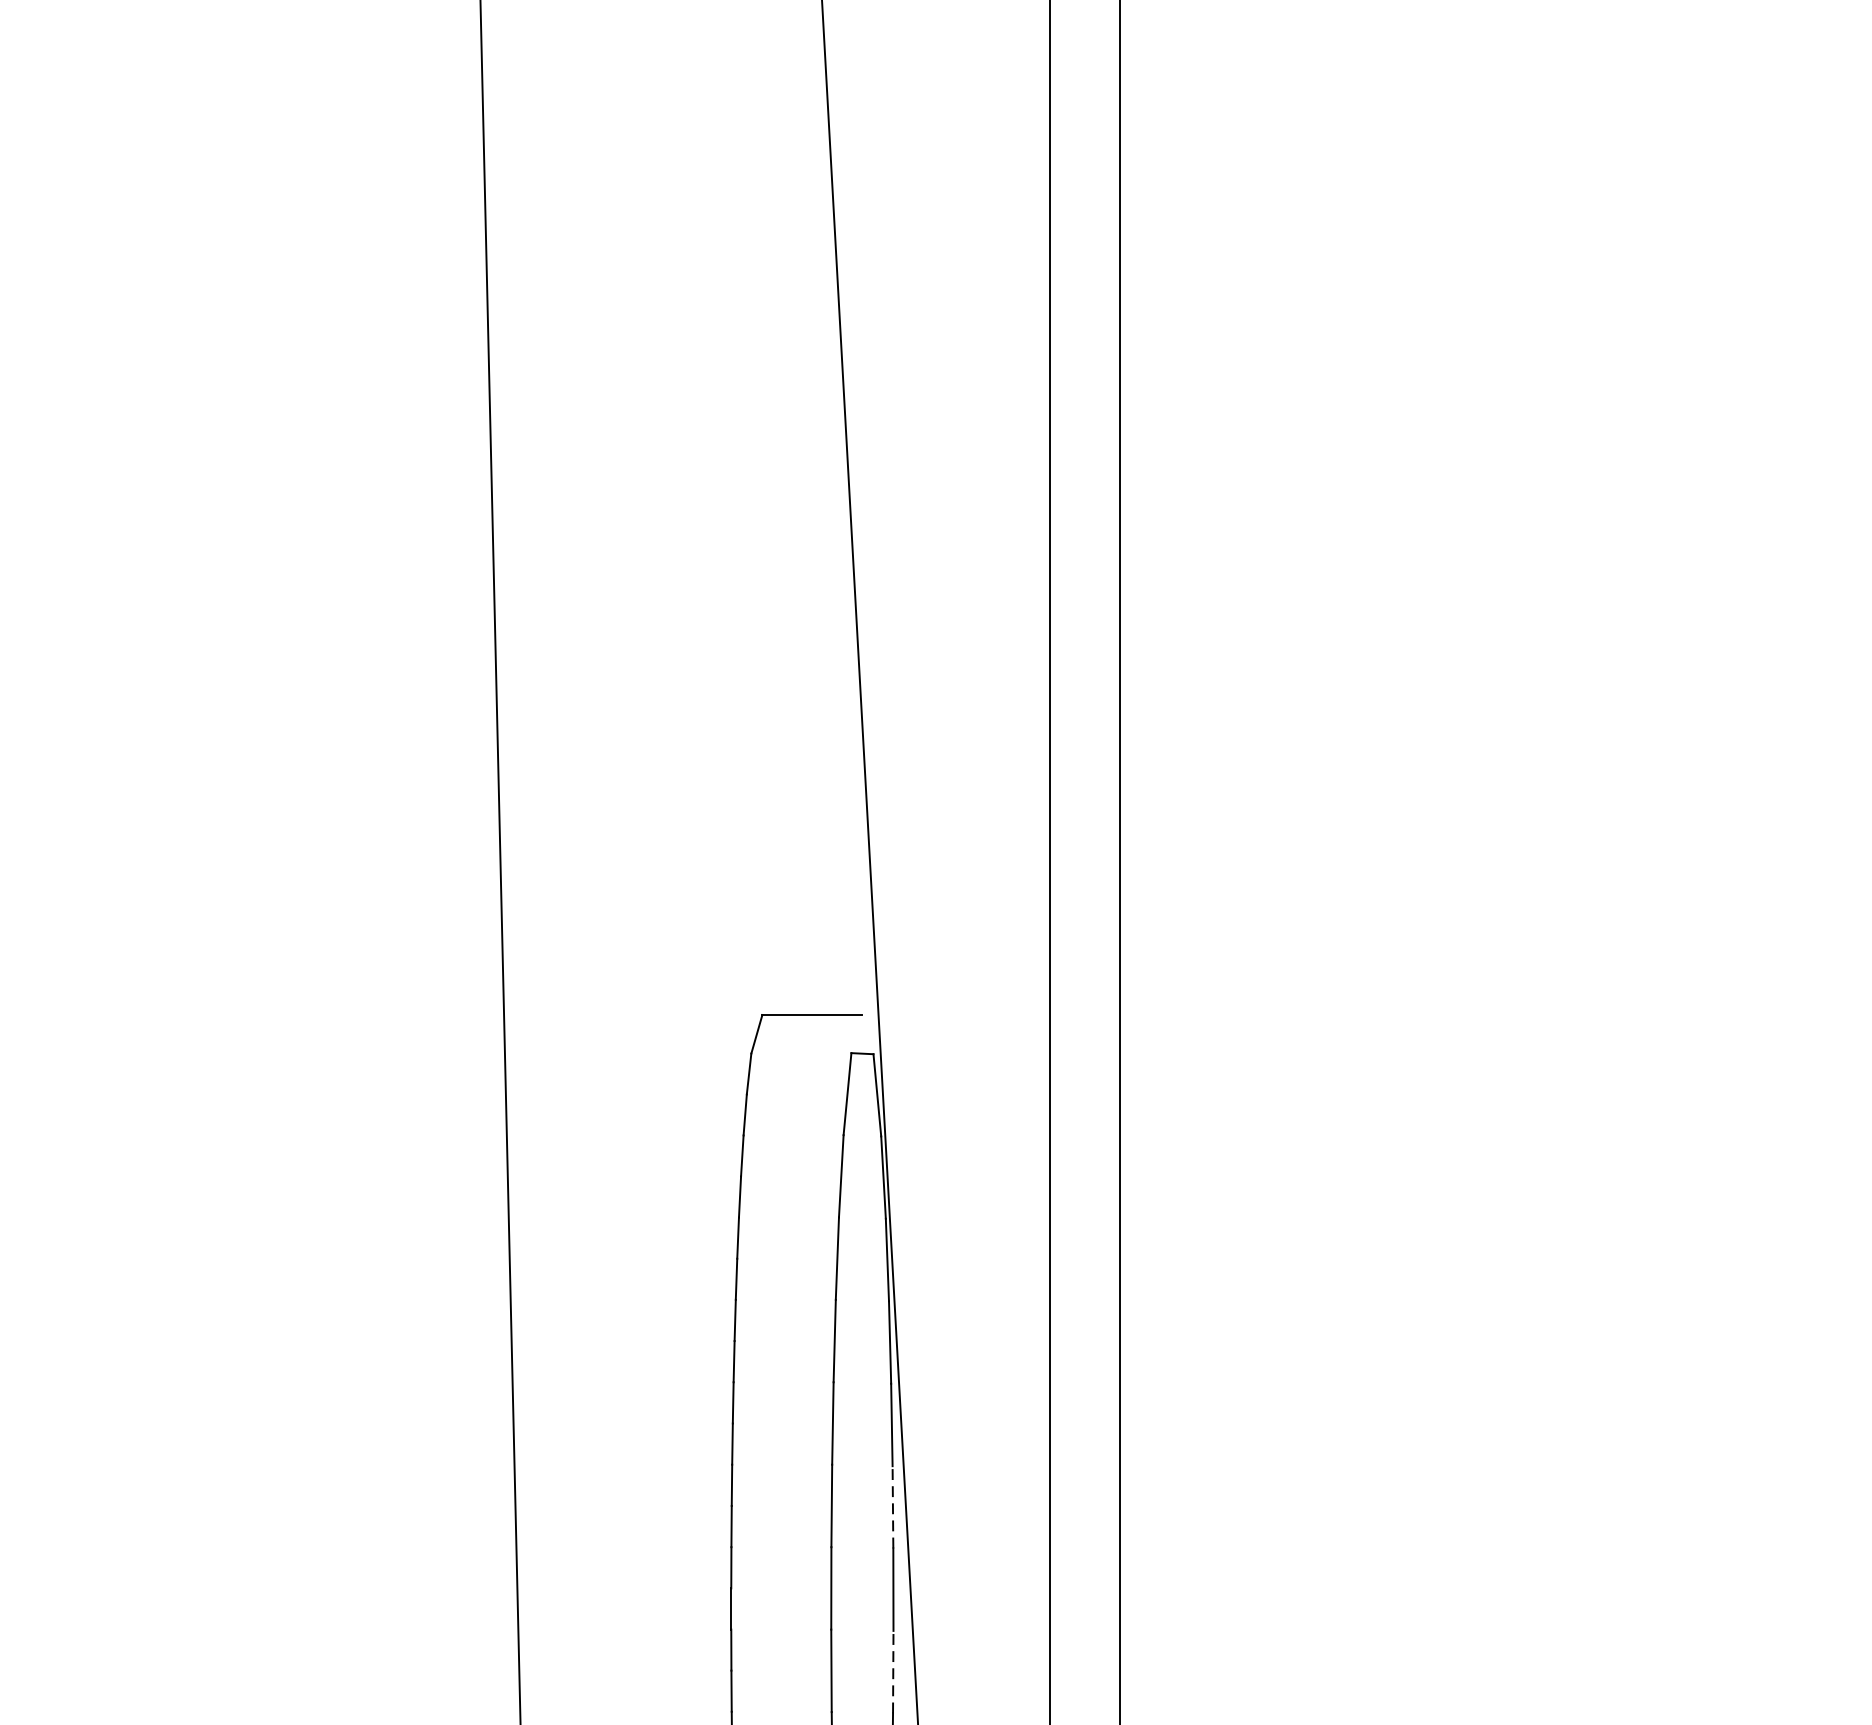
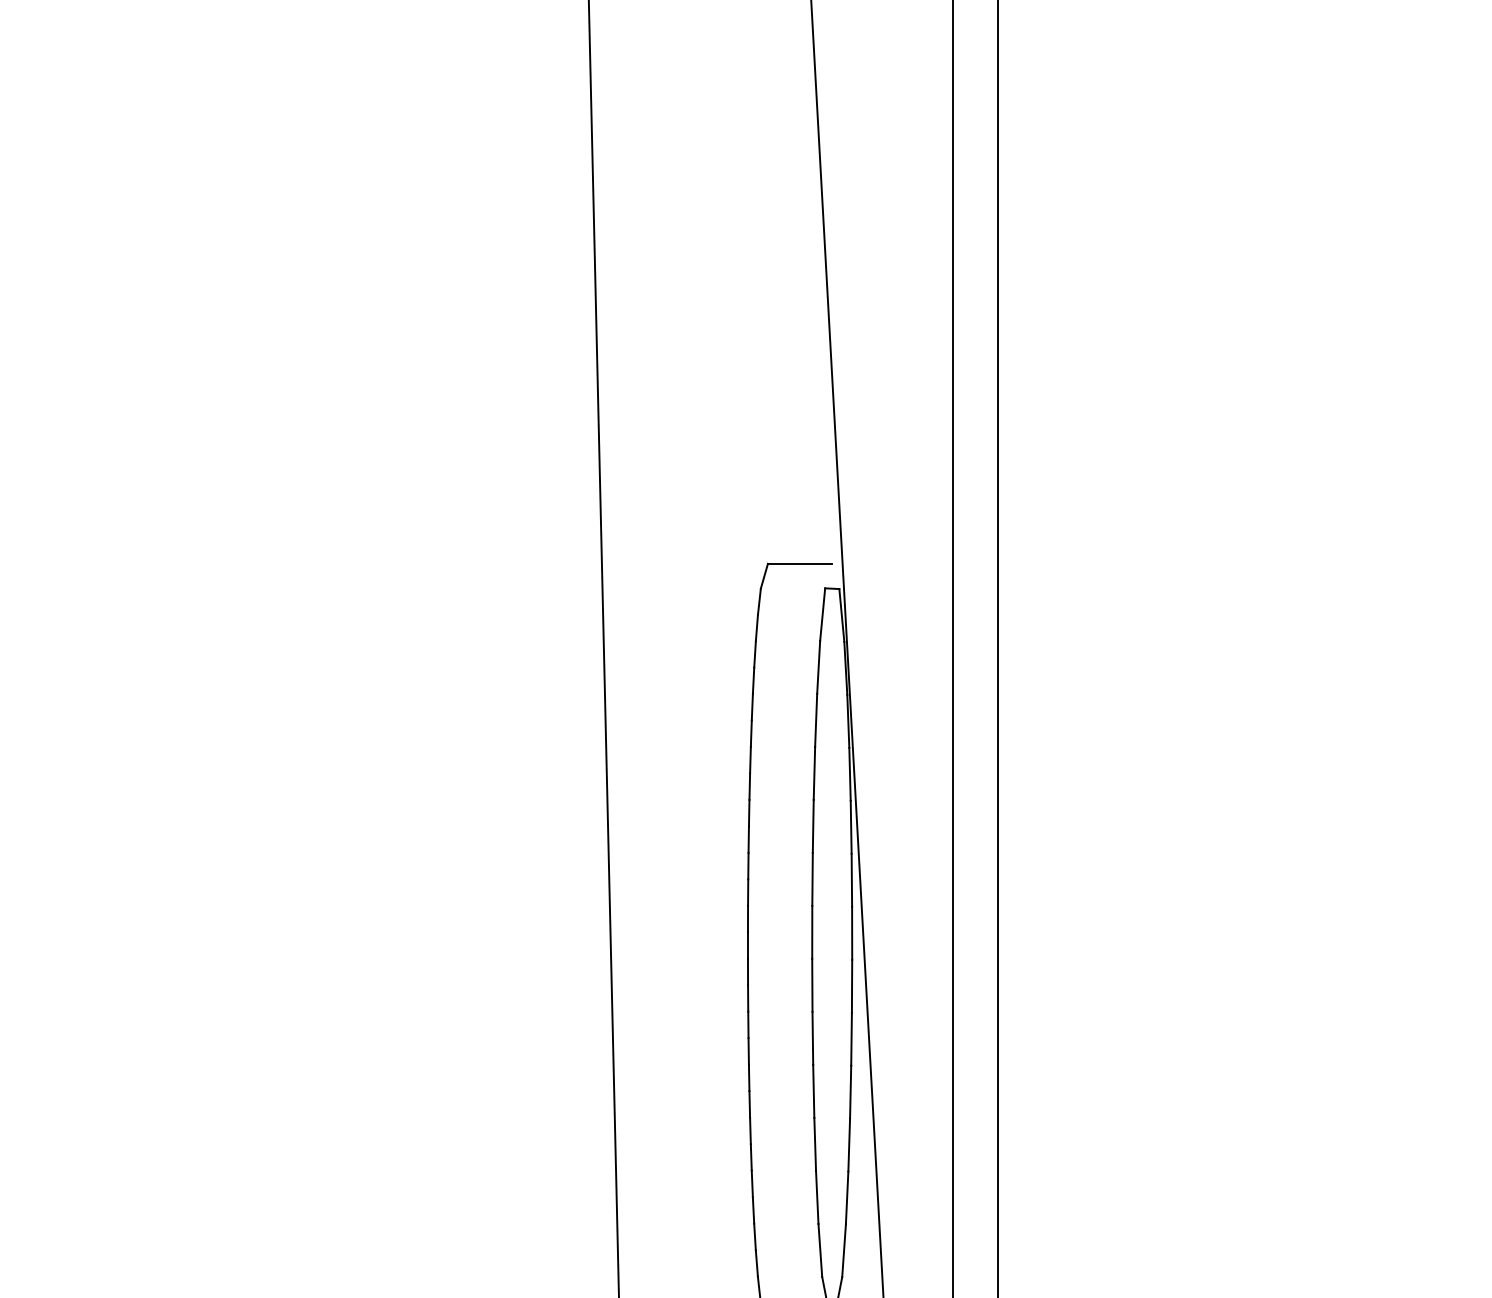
line: (892, 1506) -> (851, 879), dashed -> solid
line: (893, 1672) -> (852, 986), dashed -> solid

